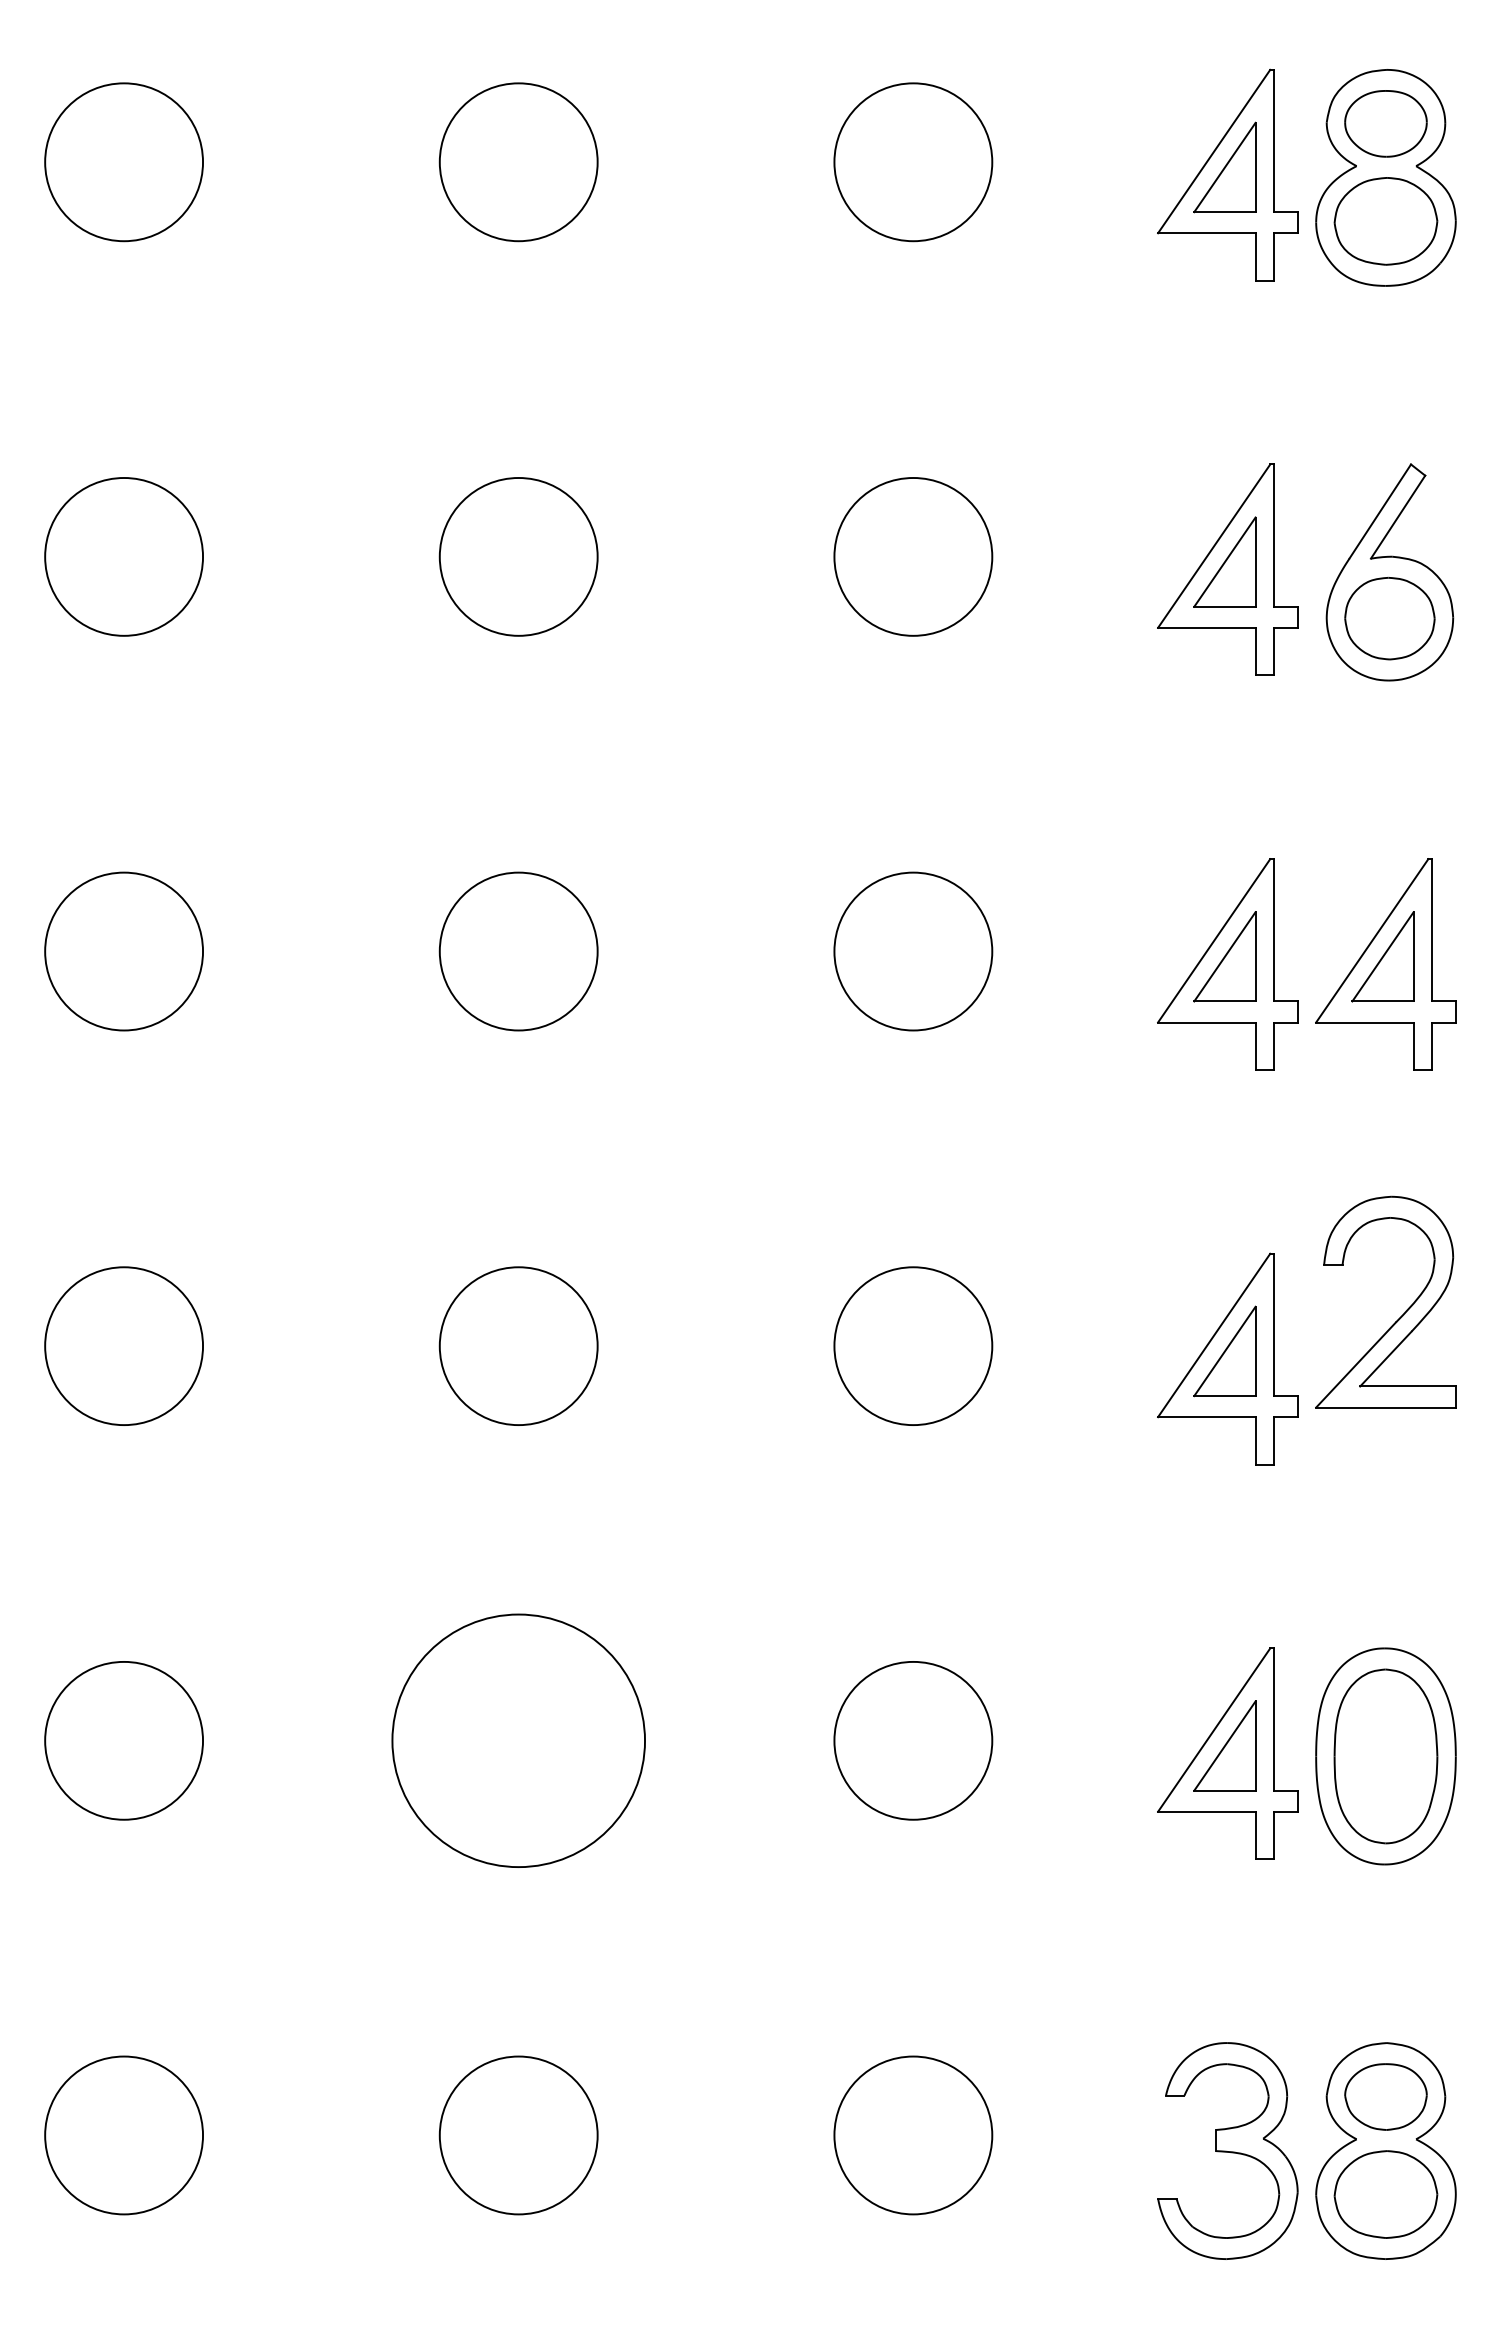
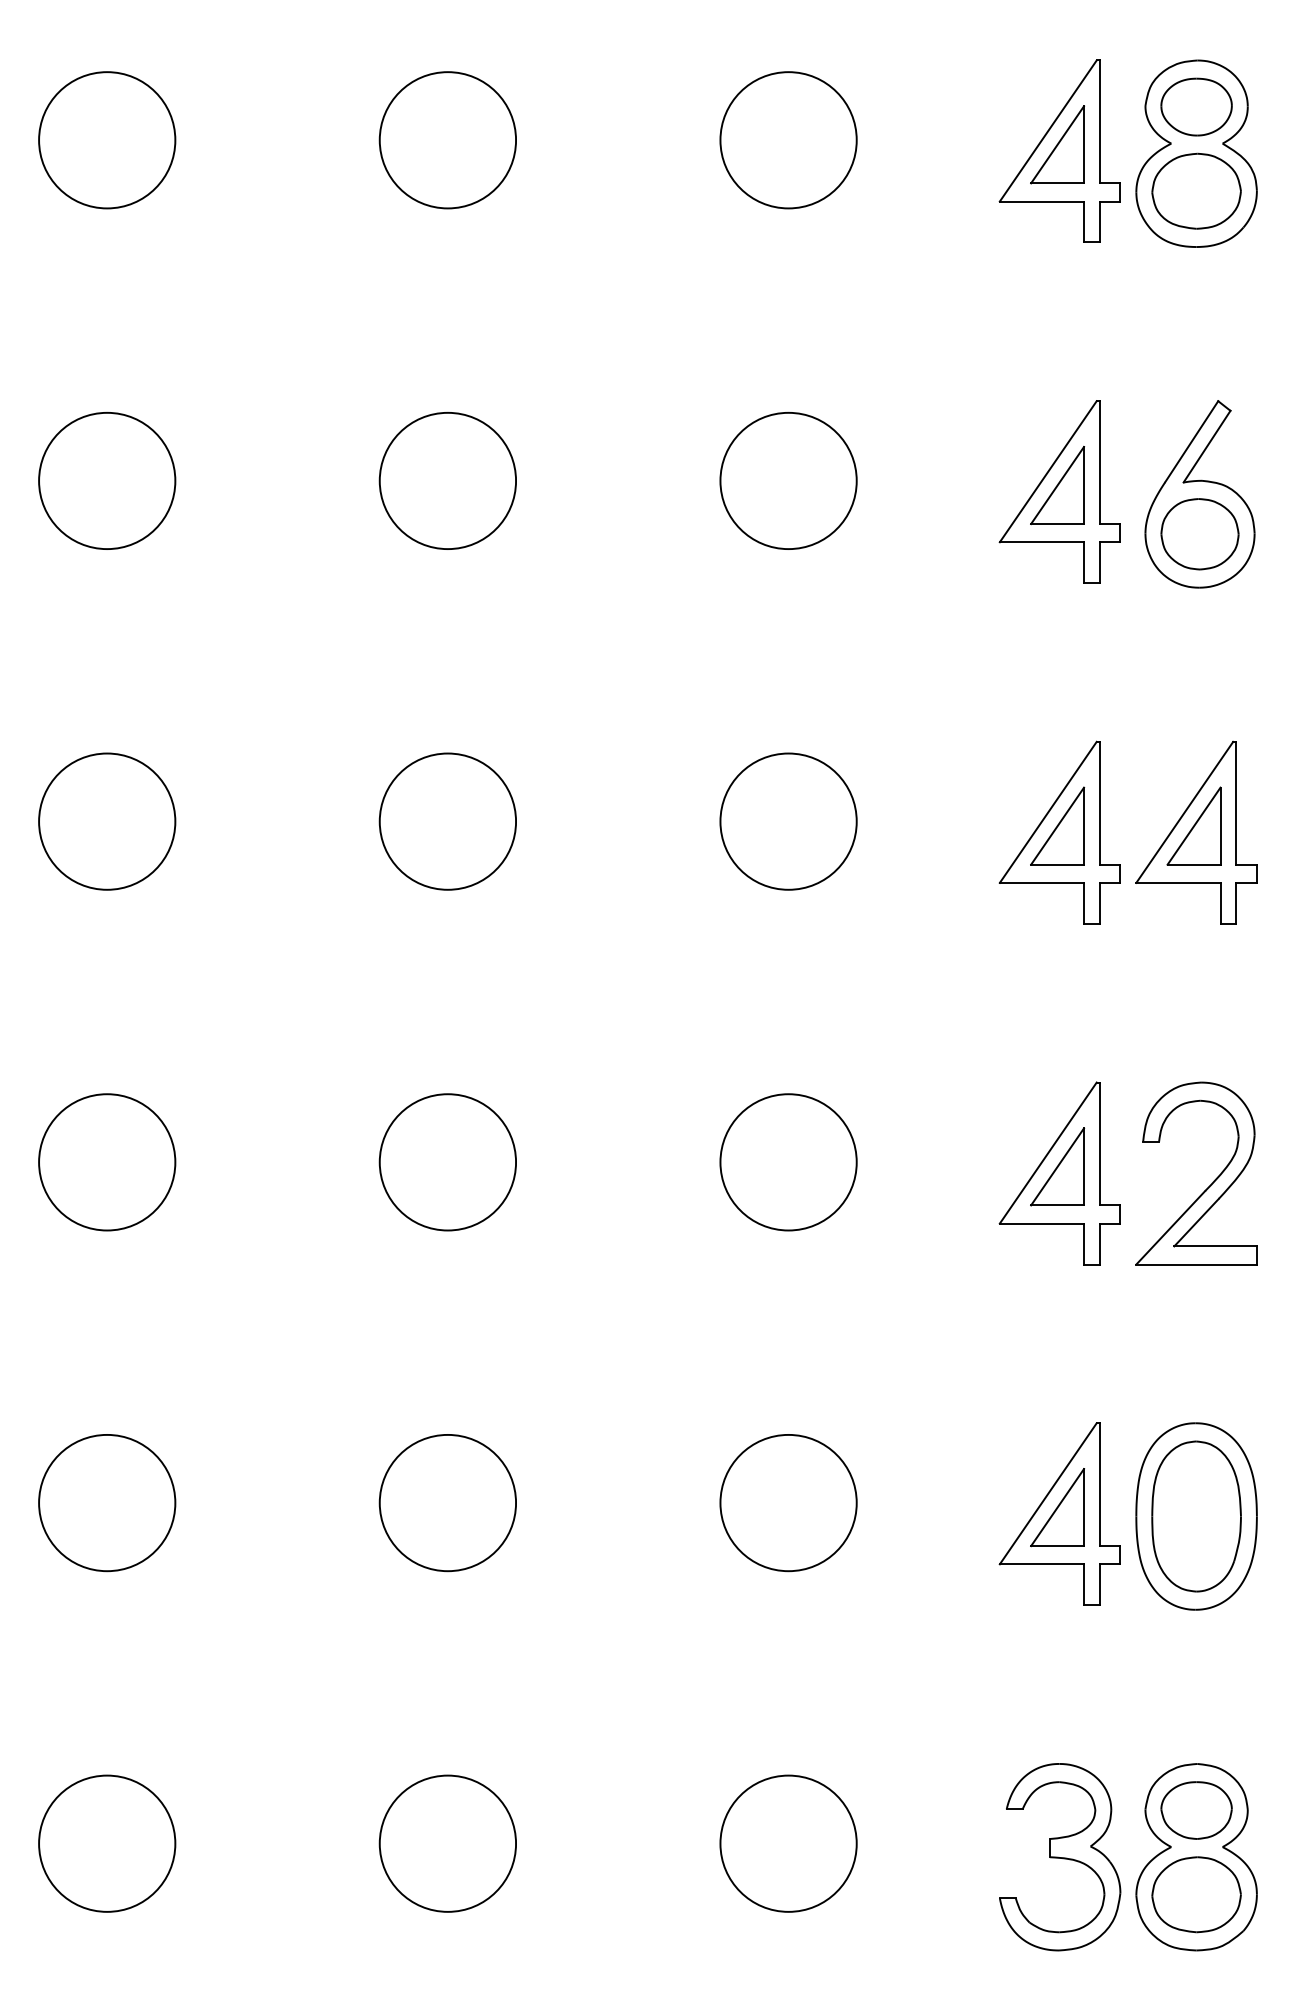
part: (1400, 1316) -> (1209, 1185), moved
circle: (518, 1740) -> (447, 1502), size x0.62

